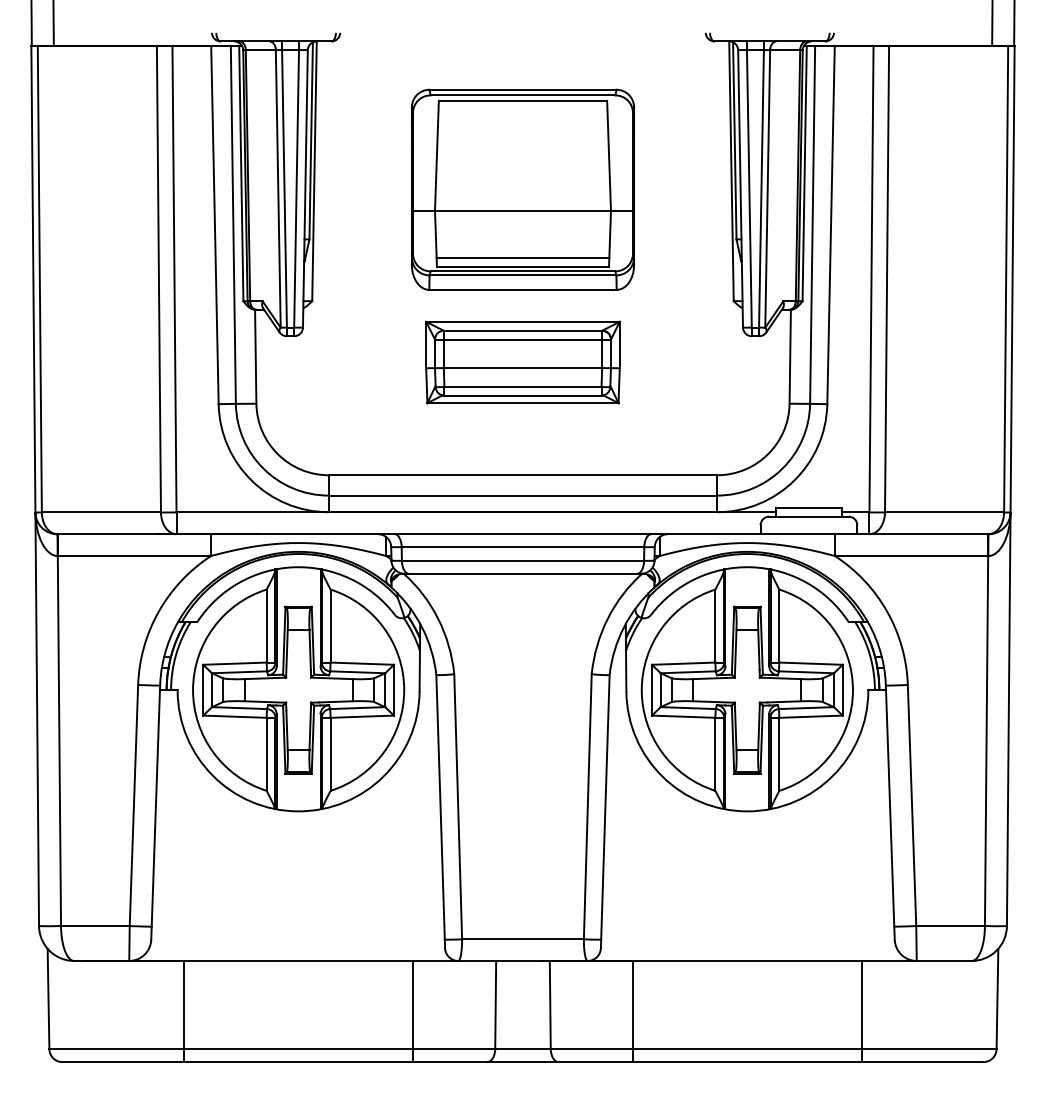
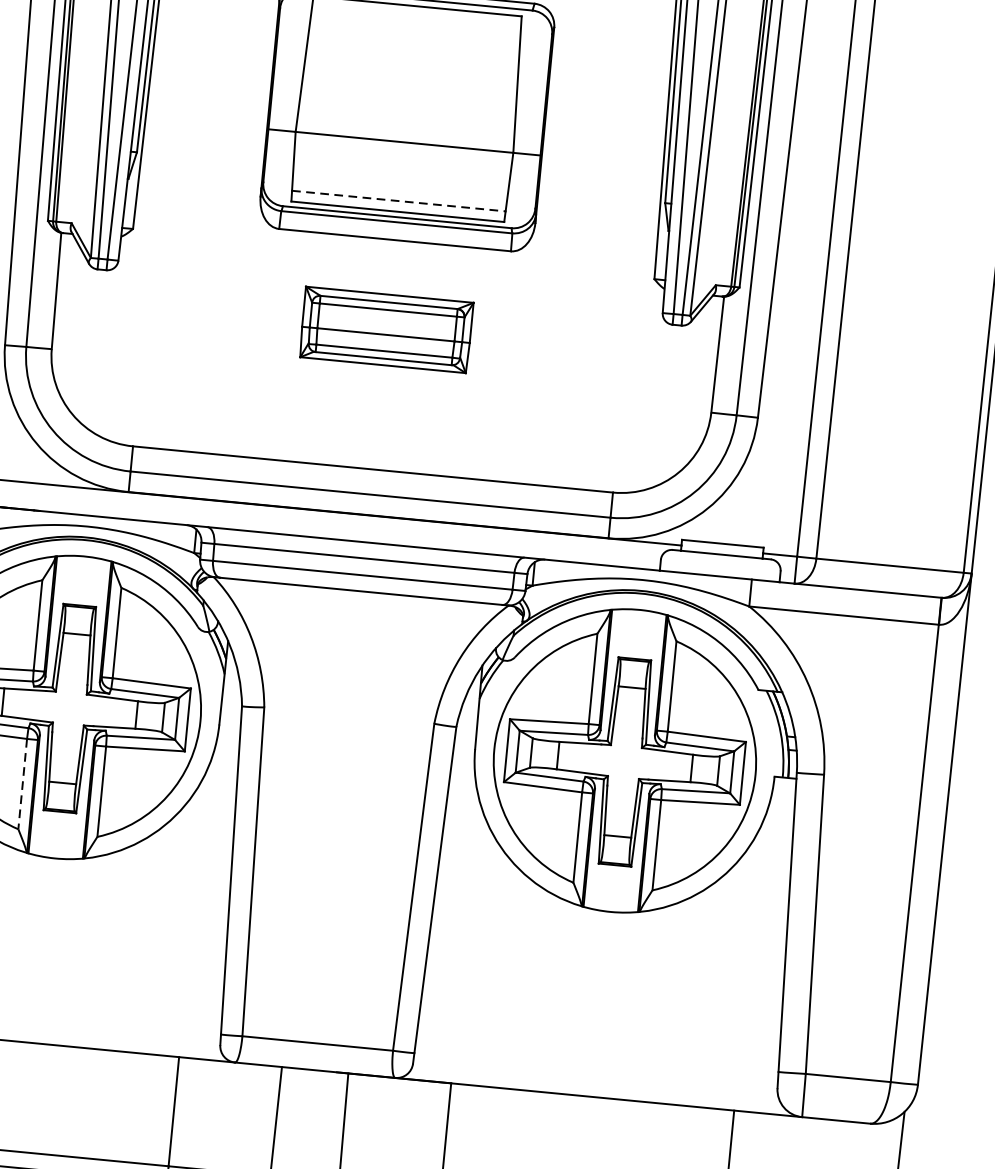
line: (523, 258) -> (399, 201), solid -> dashed
part: (522, 362) -> (385, 329), size x0.7
line: (266, 754) -> (22, 784), solid -> dashed

